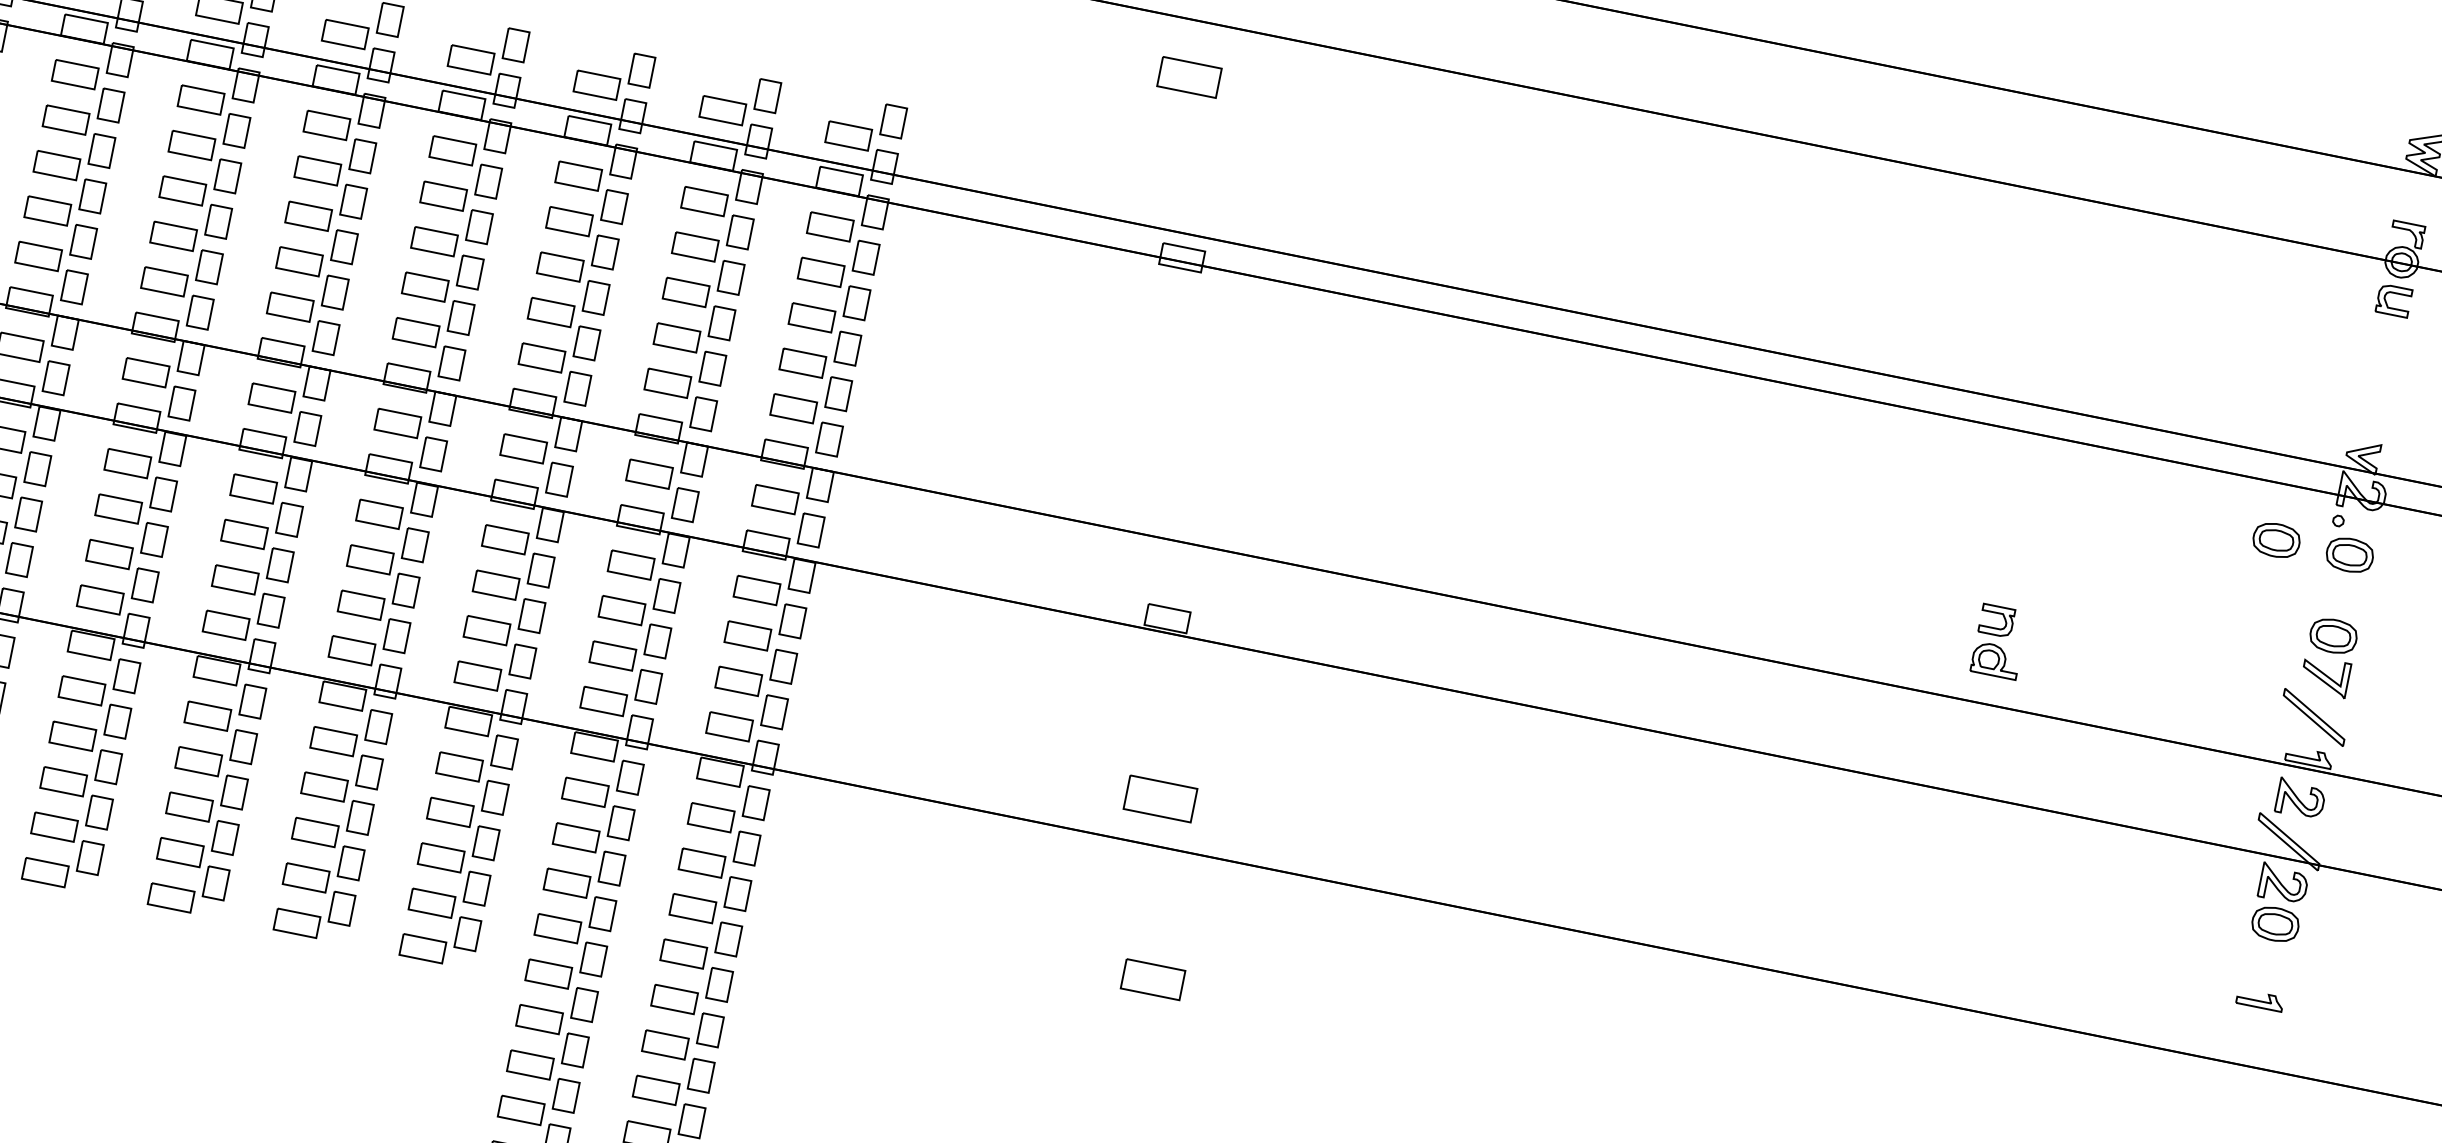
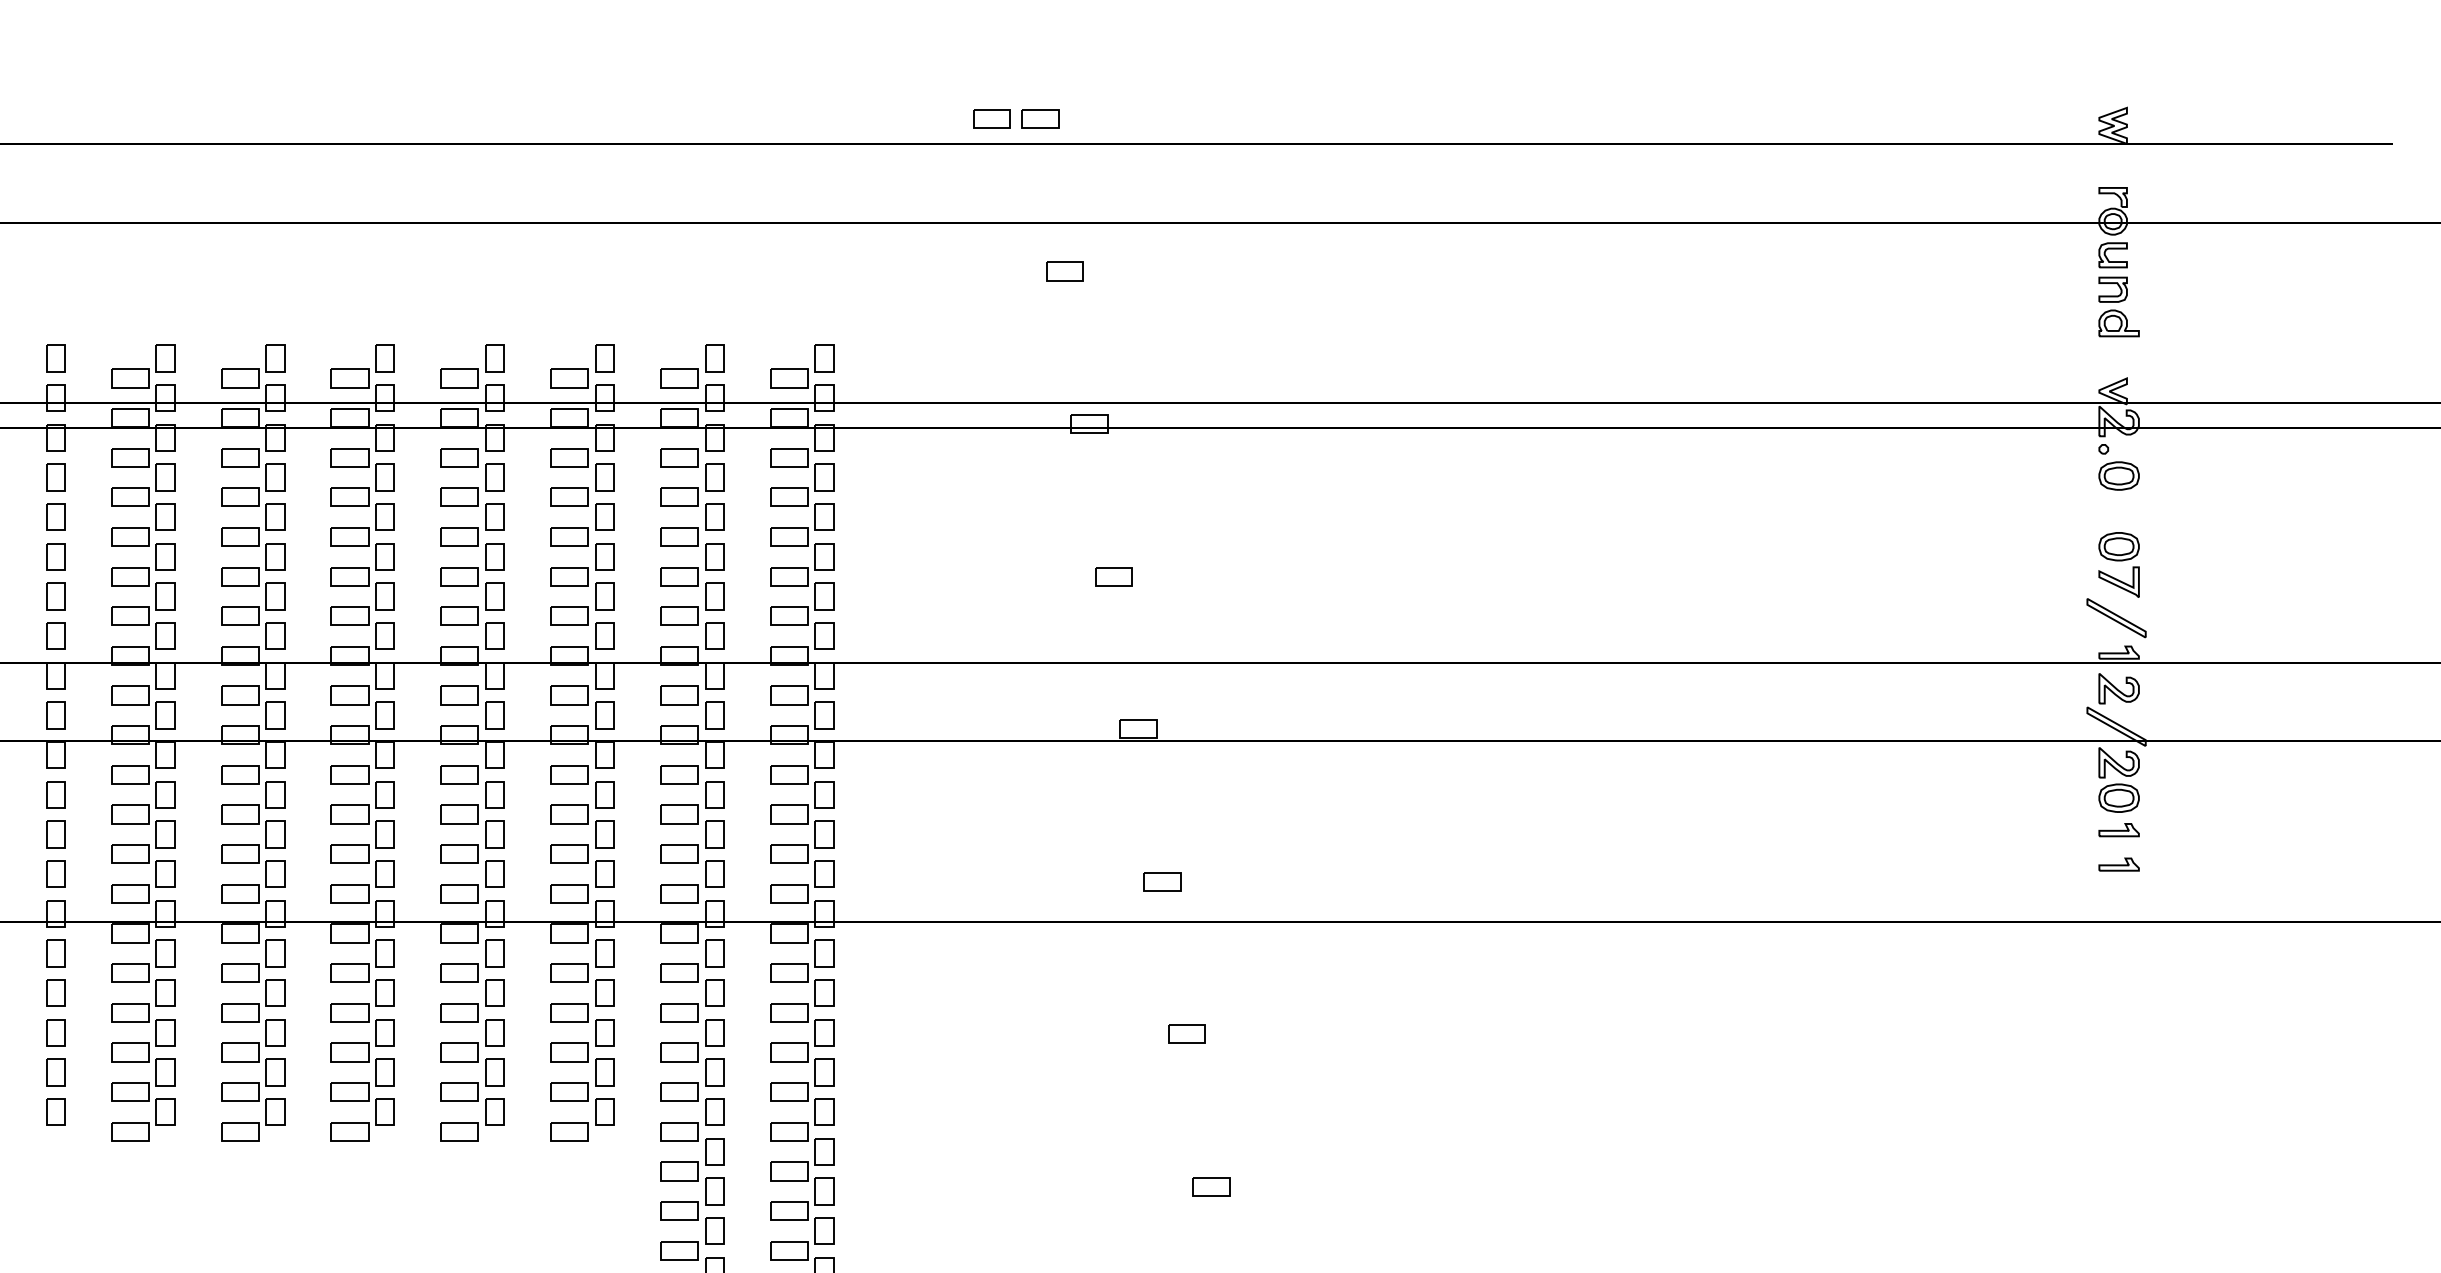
part: (1188, 77) -> (1064, 271), size x0.71
part: (1174, 437) -> (1113, 576), added
part: (2275, 539) -> (2054, 475), removed
part: (1999, 641) -> (2118, 306), moved
part: (1160, 798) -> (1162, 881), size x0.62
part: (2267, 961) -> (2118, 830), added
part: (1152, 978) -> (1186, 1033), size x0.71

